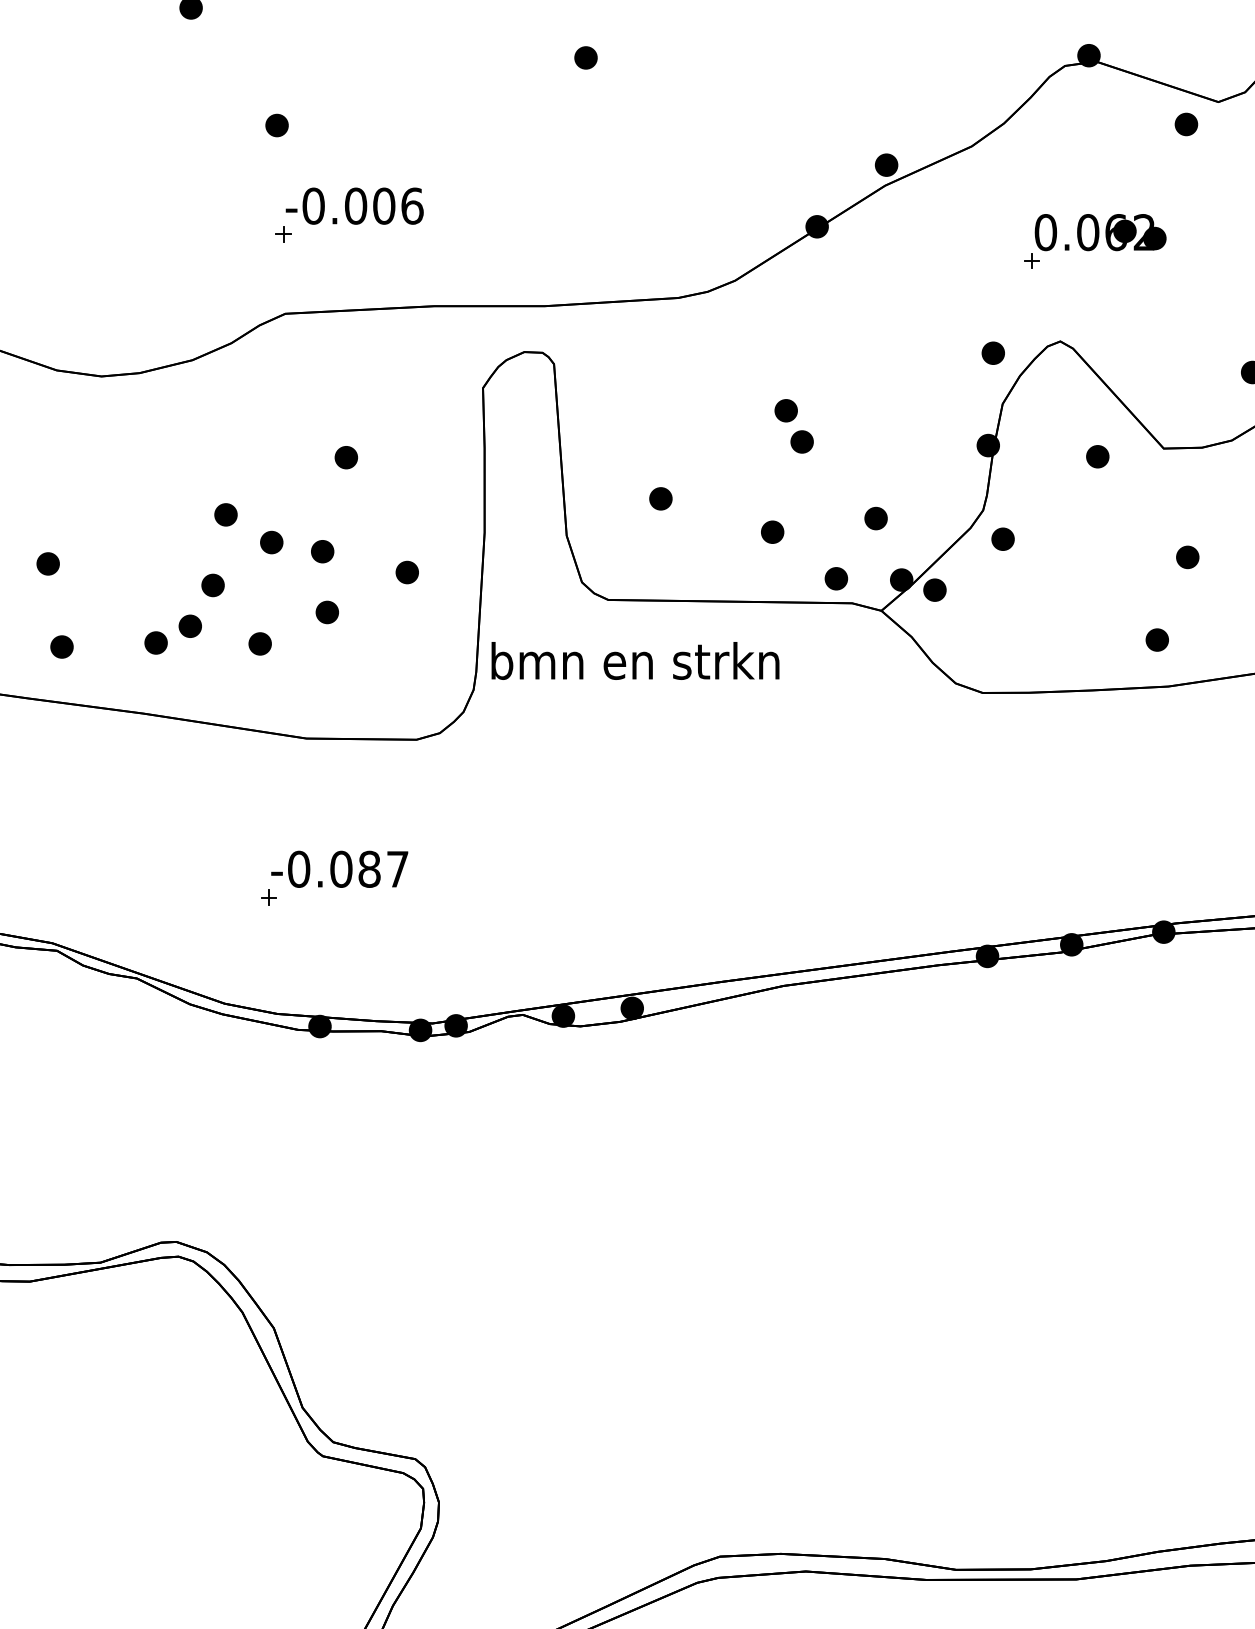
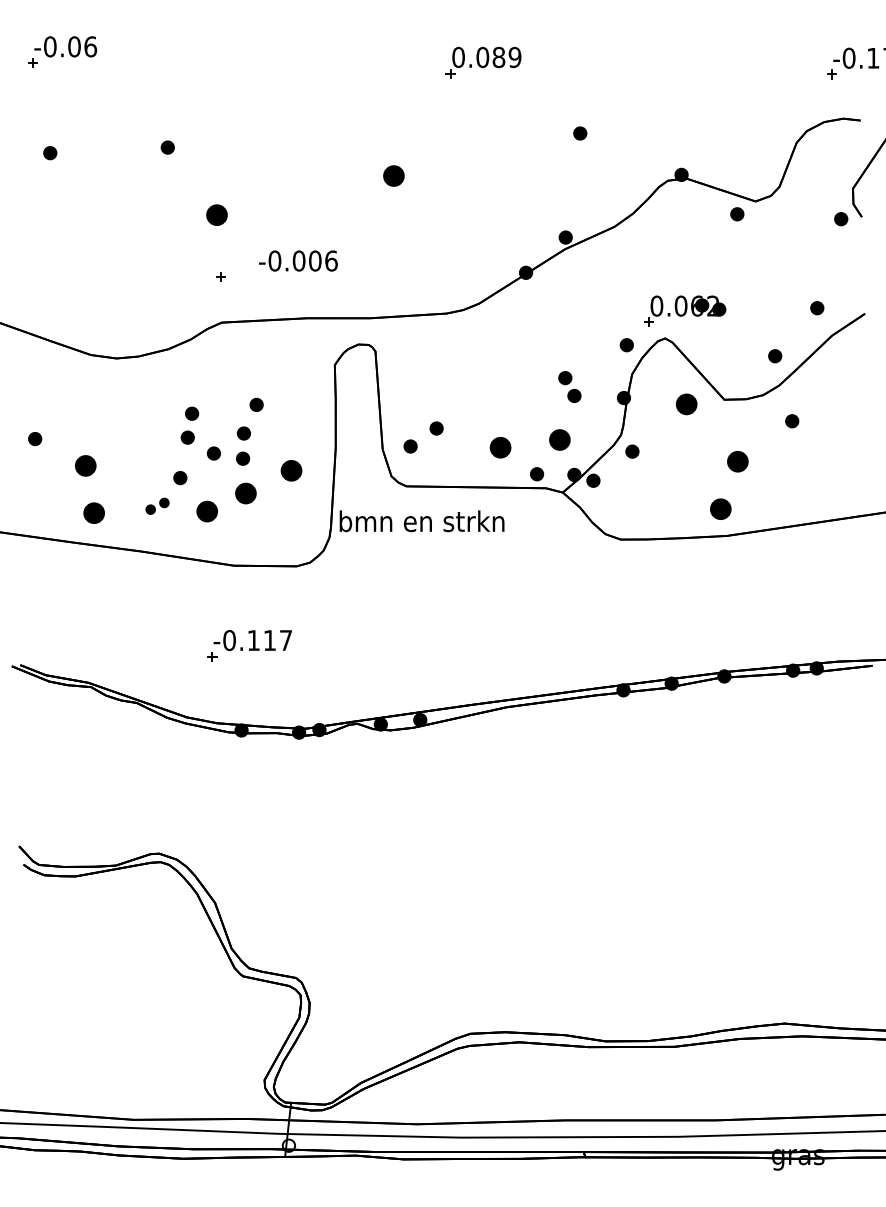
part: (585, 58) -> (393, 176), size x1.6
part: (276, 124) -> (216, 214), size x1.6
text: (354, 205) -> (298, 260), moved
part: (1095, 240) -> (685, 310), moved
part: (793, 425) -> (569, 386), moved
part: (1097, 456) -> (686, 404), size x1.6
part: (234, 472) -> (192, 413), added
part: (323, 507) -> (243, 433), added
part: (875, 518) -> (559, 439), size x1.6
part: (615, 530) -> (410, 446), added
part: (772, 532) -> (500, 447), size x1.6
part: (1188, 558) -> (738, 462), size x1.6
part: (49, 563) -> (86, 465), size x1.6
part: (407, 572) -> (291, 470), size x1.6
part: (326, 612) -> (245, 493), size x1.6
part: (173, 635) -> (157, 506), size x0.7
part: (1157, 640) -> (720, 509), size x1.6
part: (260, 643) -> (207, 511), size x1.6
part: (61, 647) -> (93, 513), size x1.6
text: (354, 869) -> (261, 640), -0.087 -> -0.117

